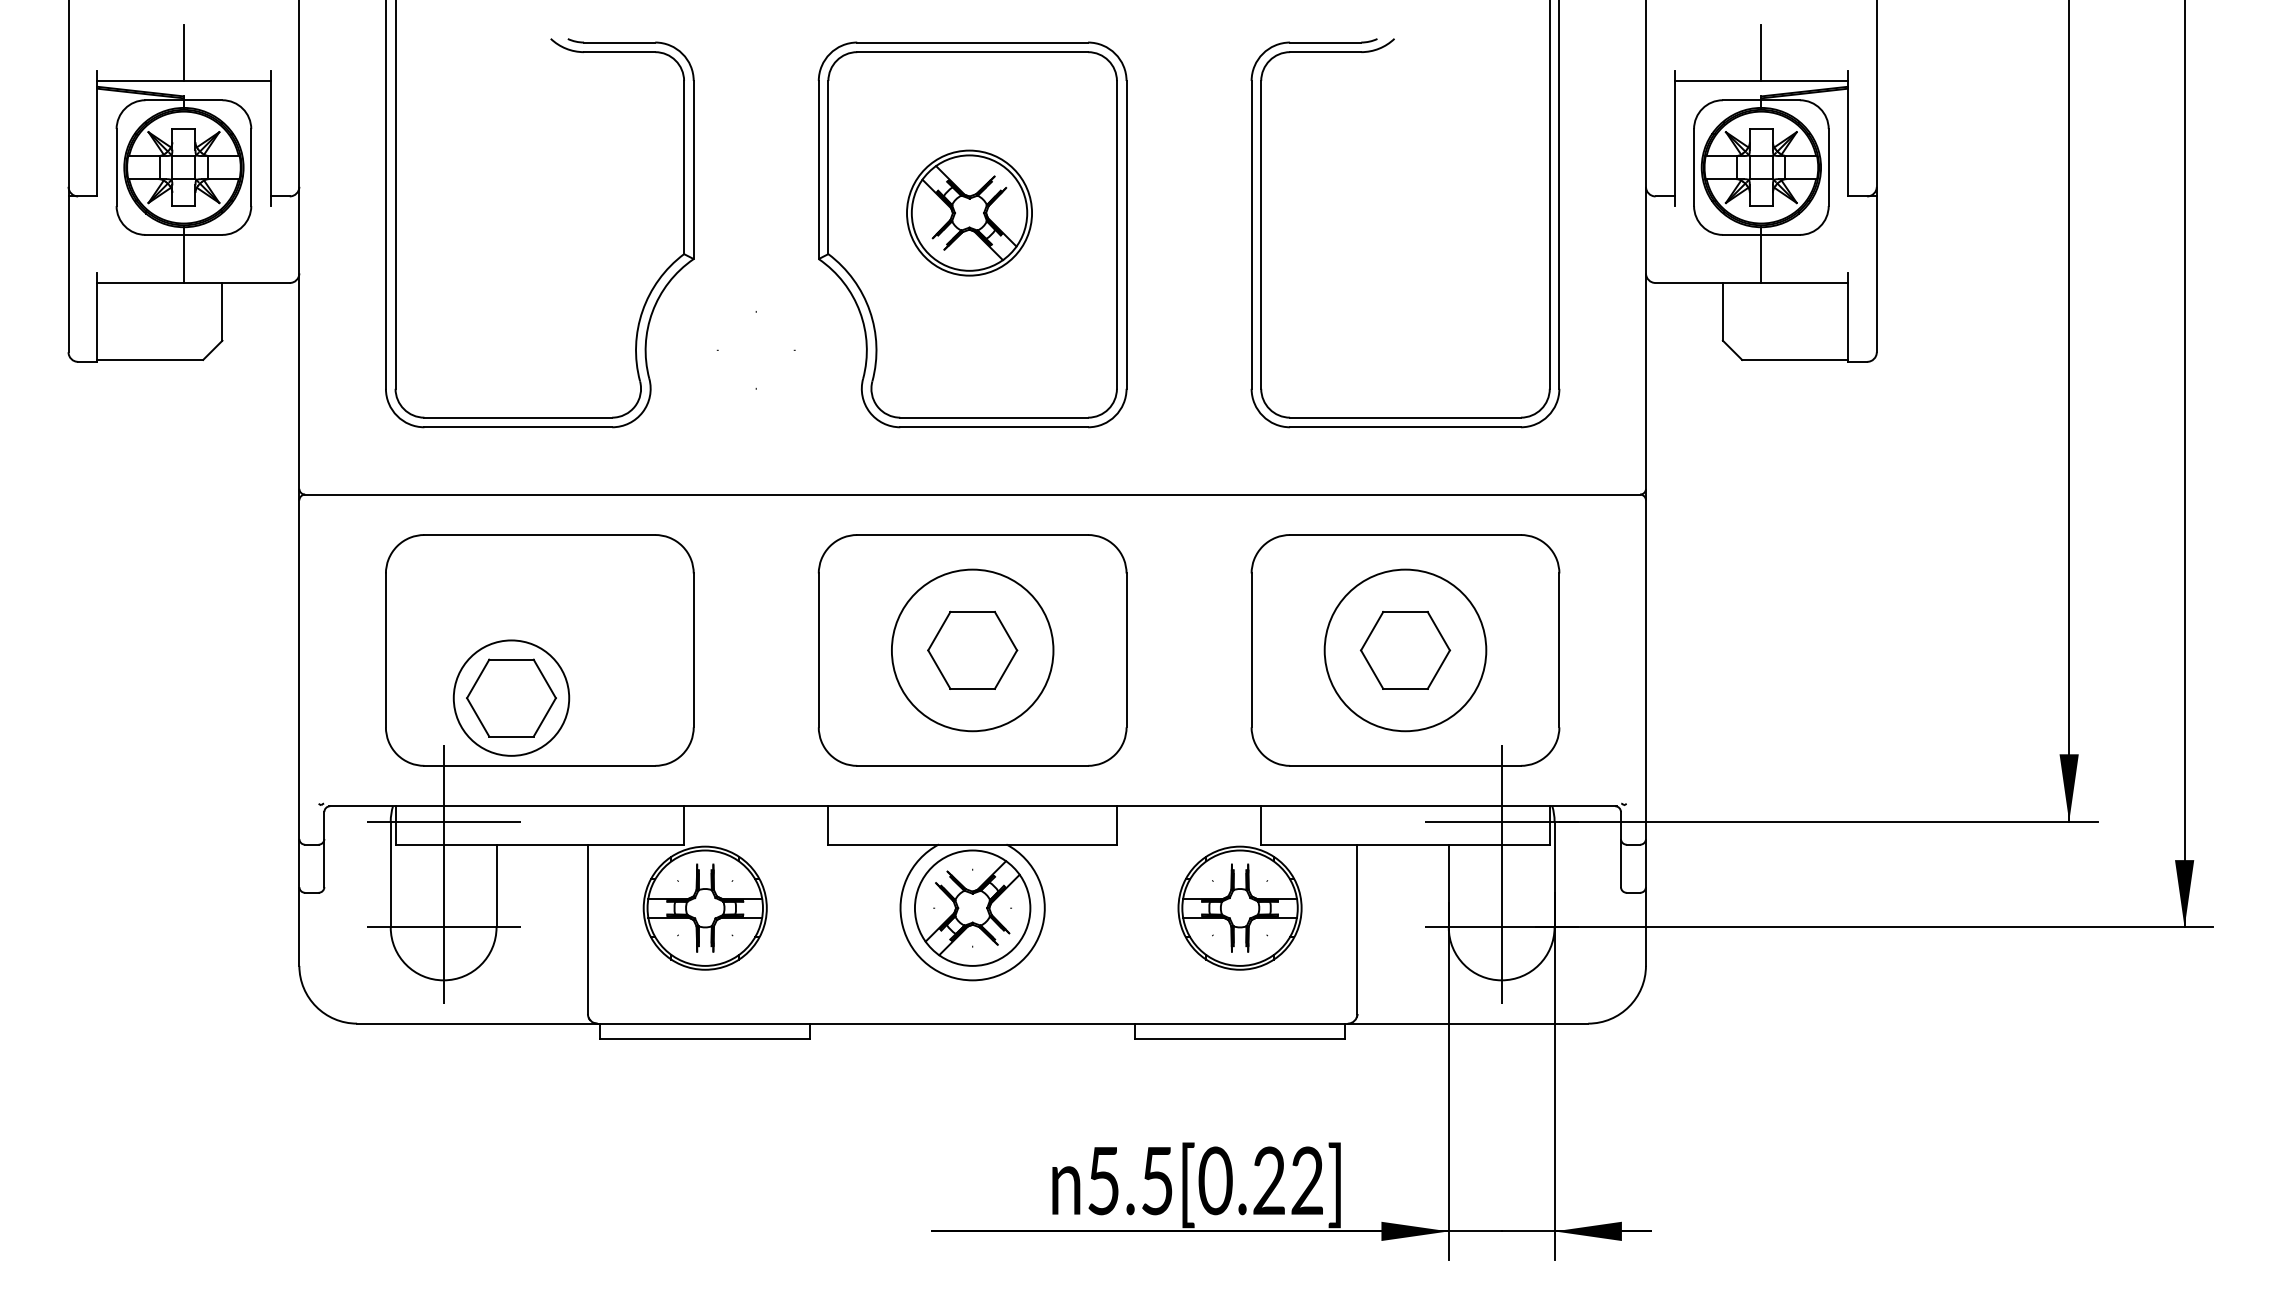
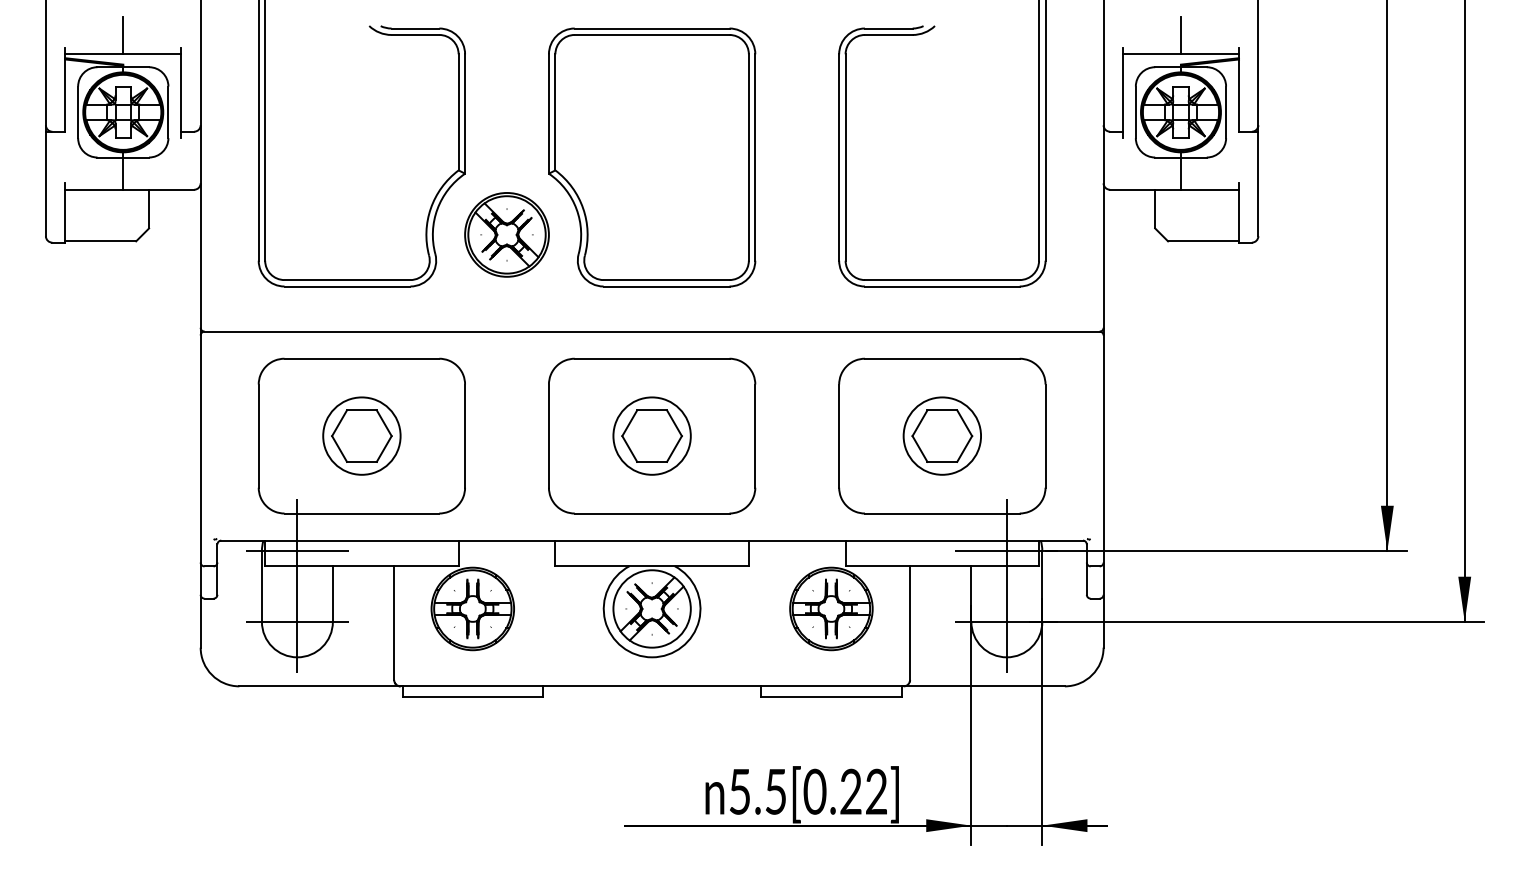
part: (968, 212) -> (506, 234), moved
circle: (971, 649) -> (651, 435), size x0.71
circle: (1405, 649) -> (942, 435), size x0.71
part: (510, 697) -> (361, 435), moved

